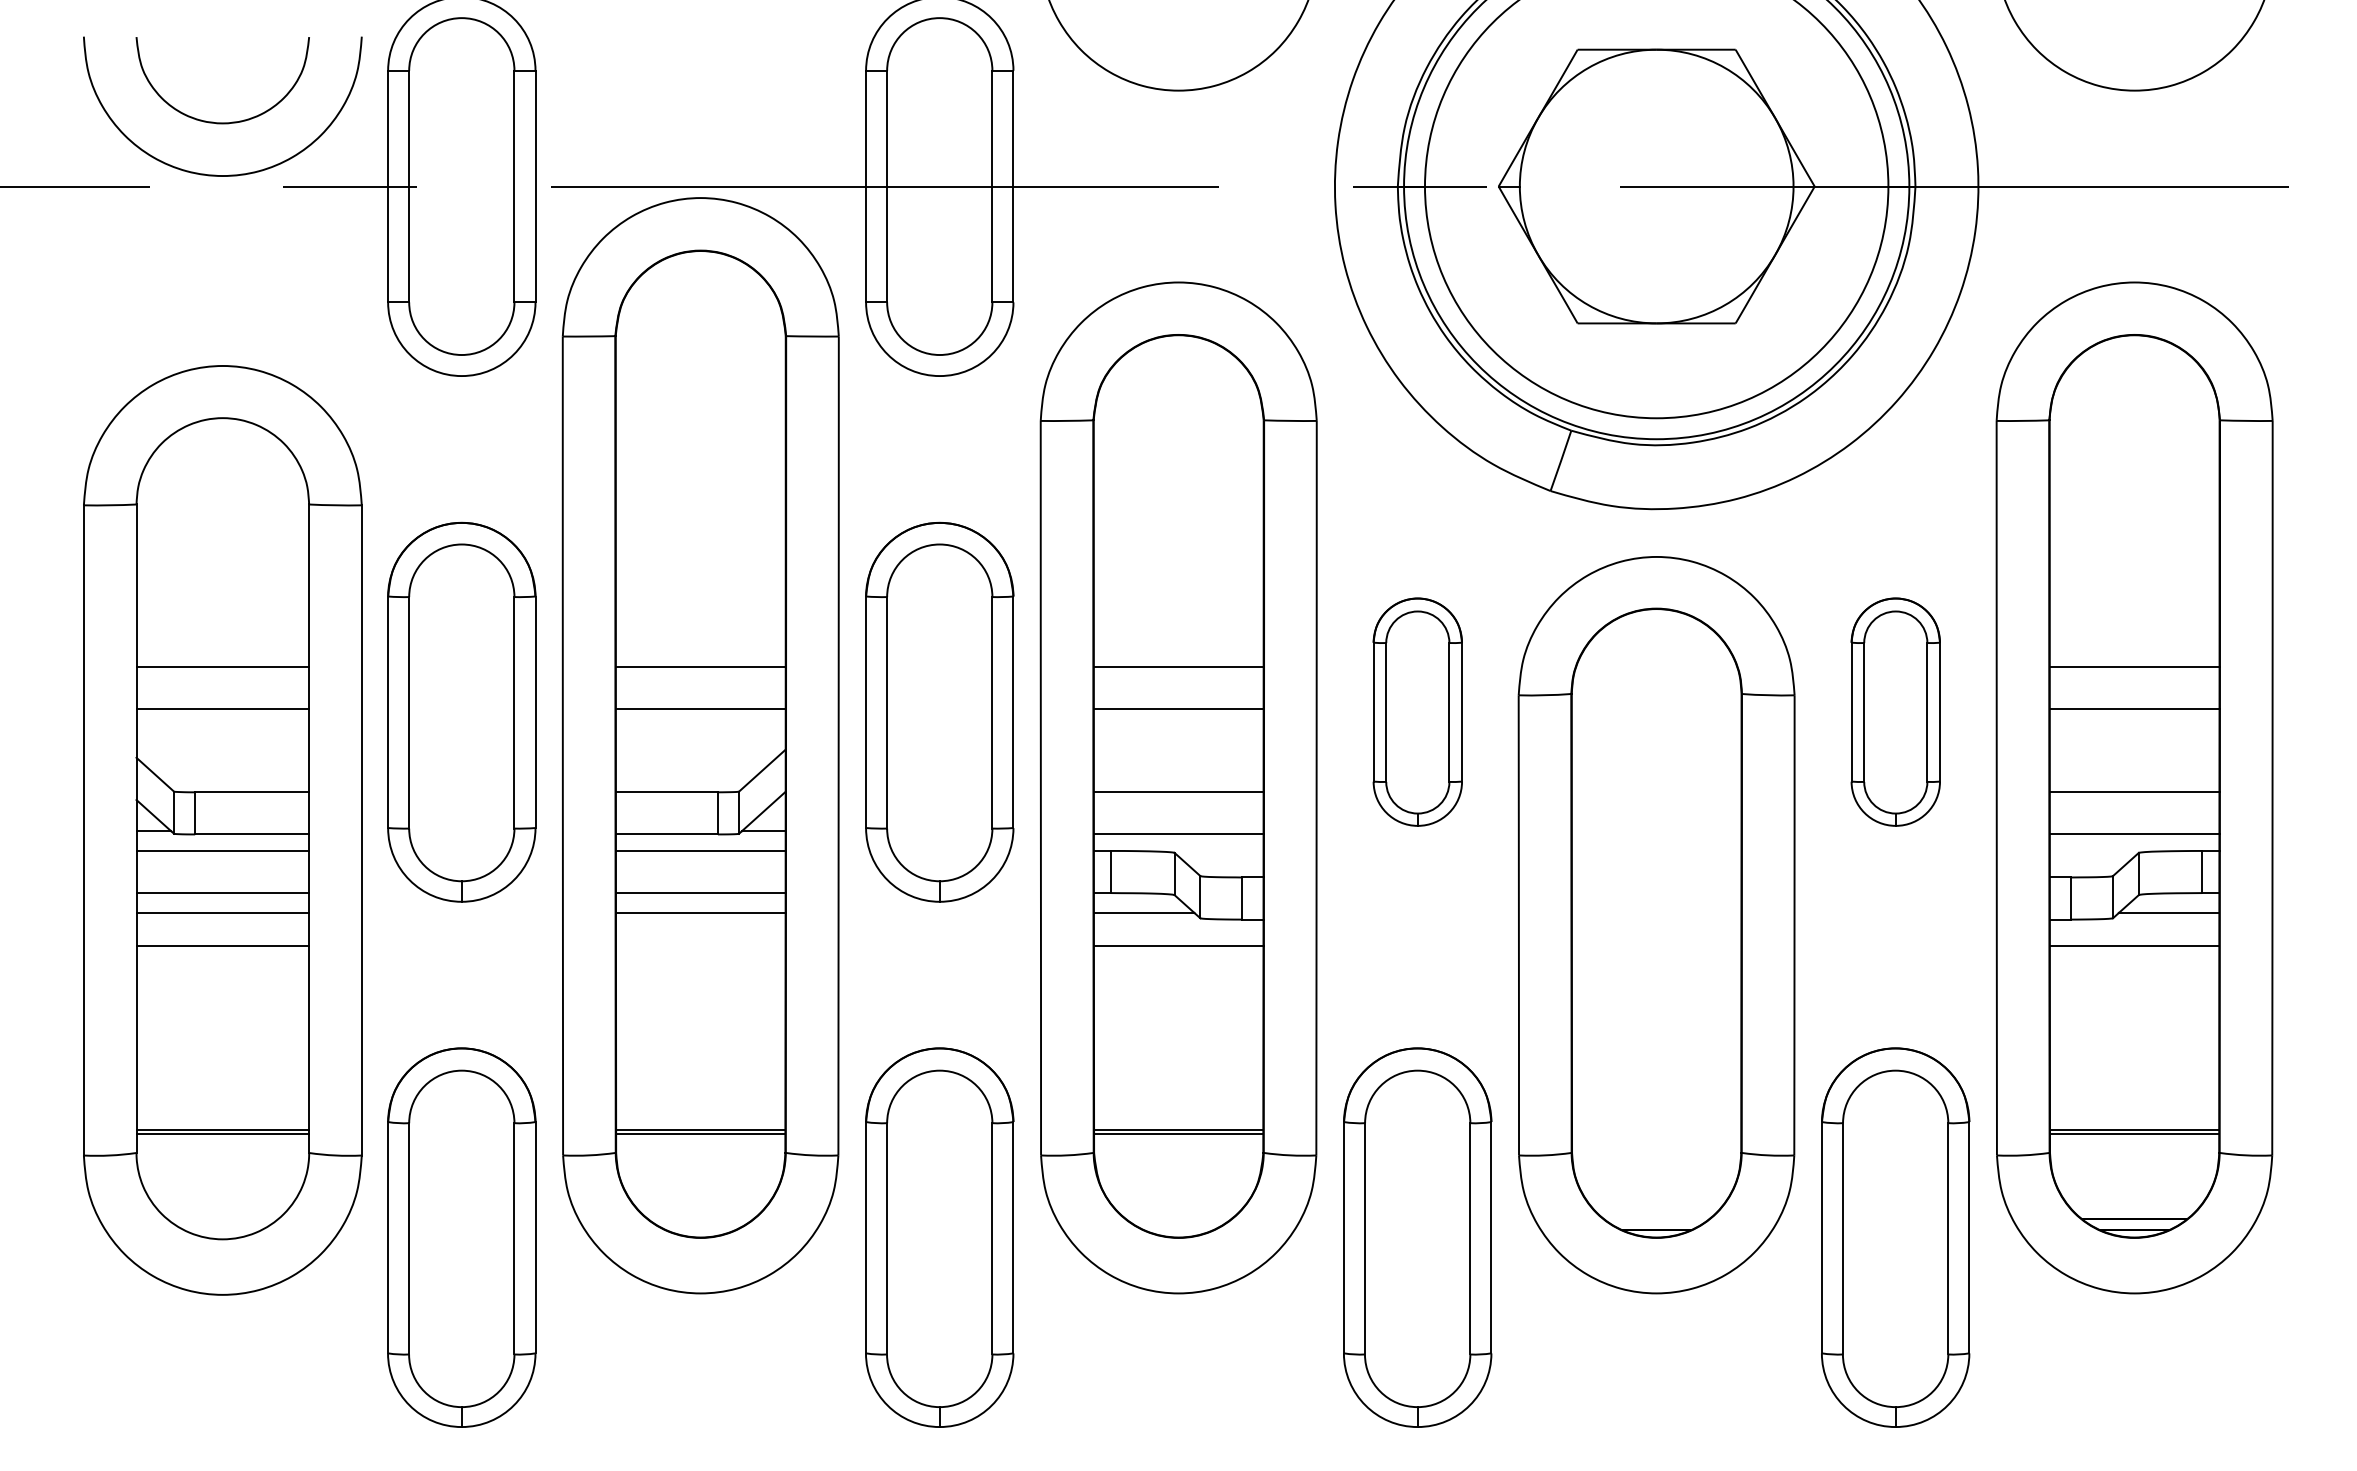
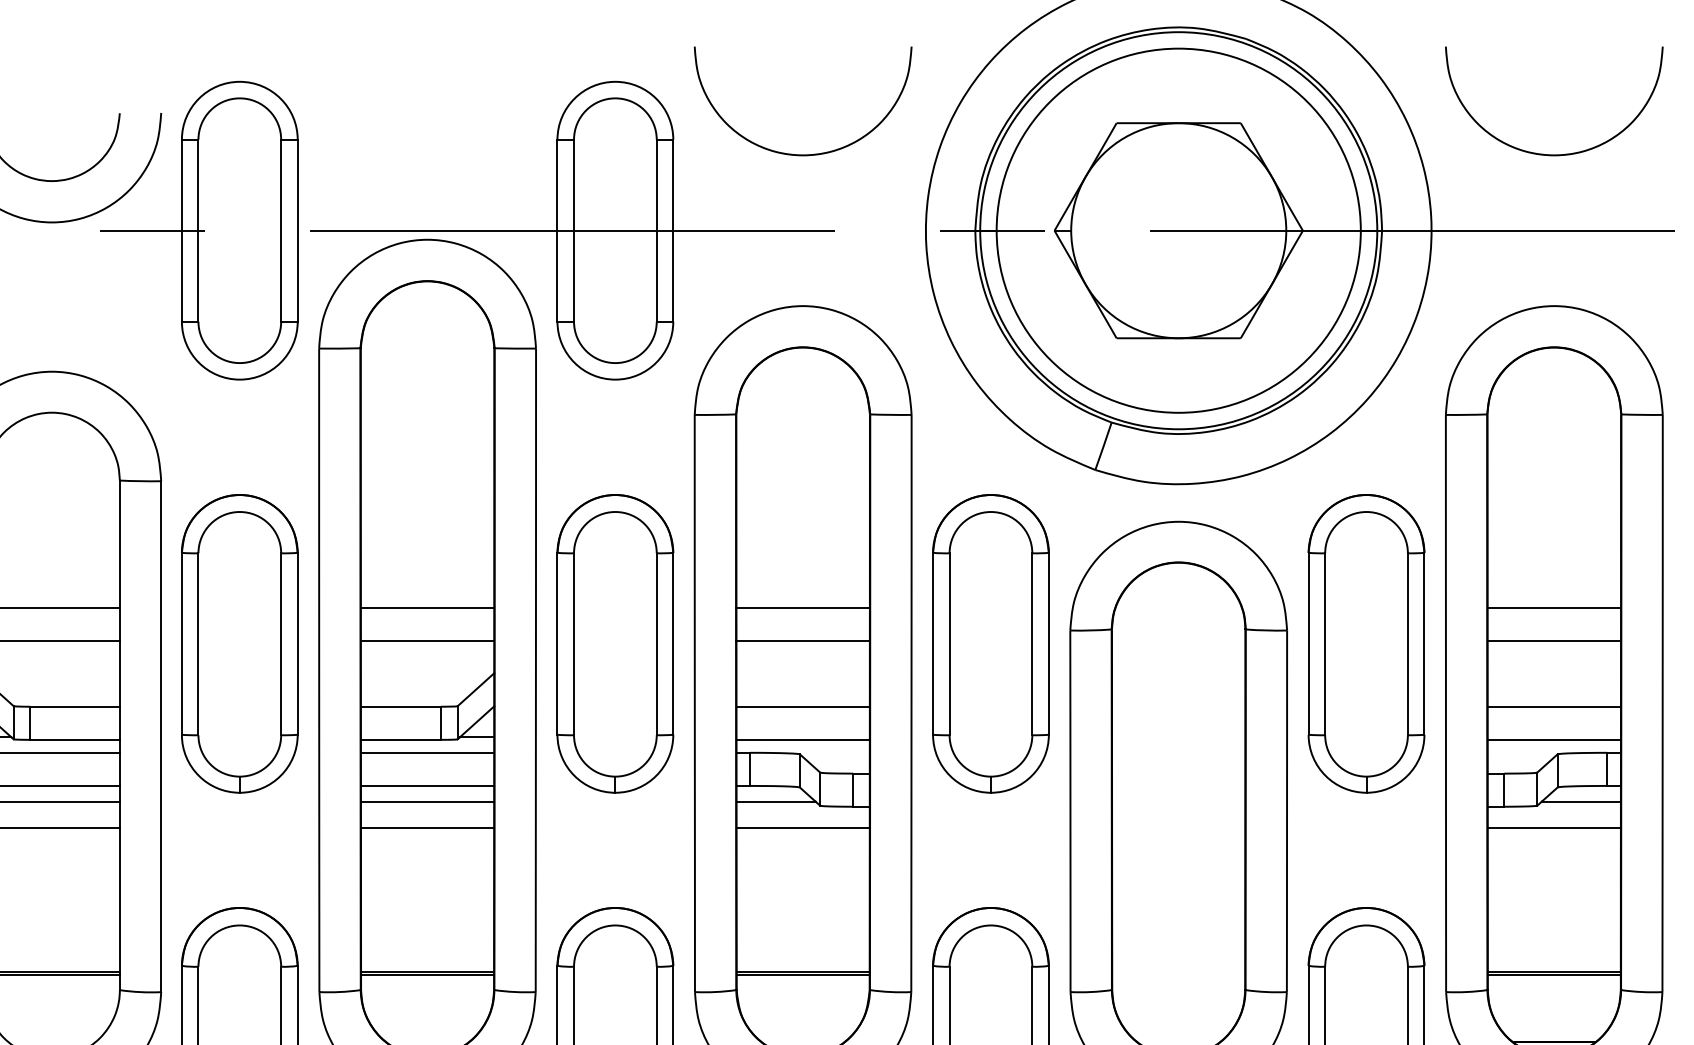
part: (1417, 711) -> (990, 643), size x1.67
part: (1895, 711) -> (1366, 643), size x1.67
line: (700, 946) -> (427, 827), added

